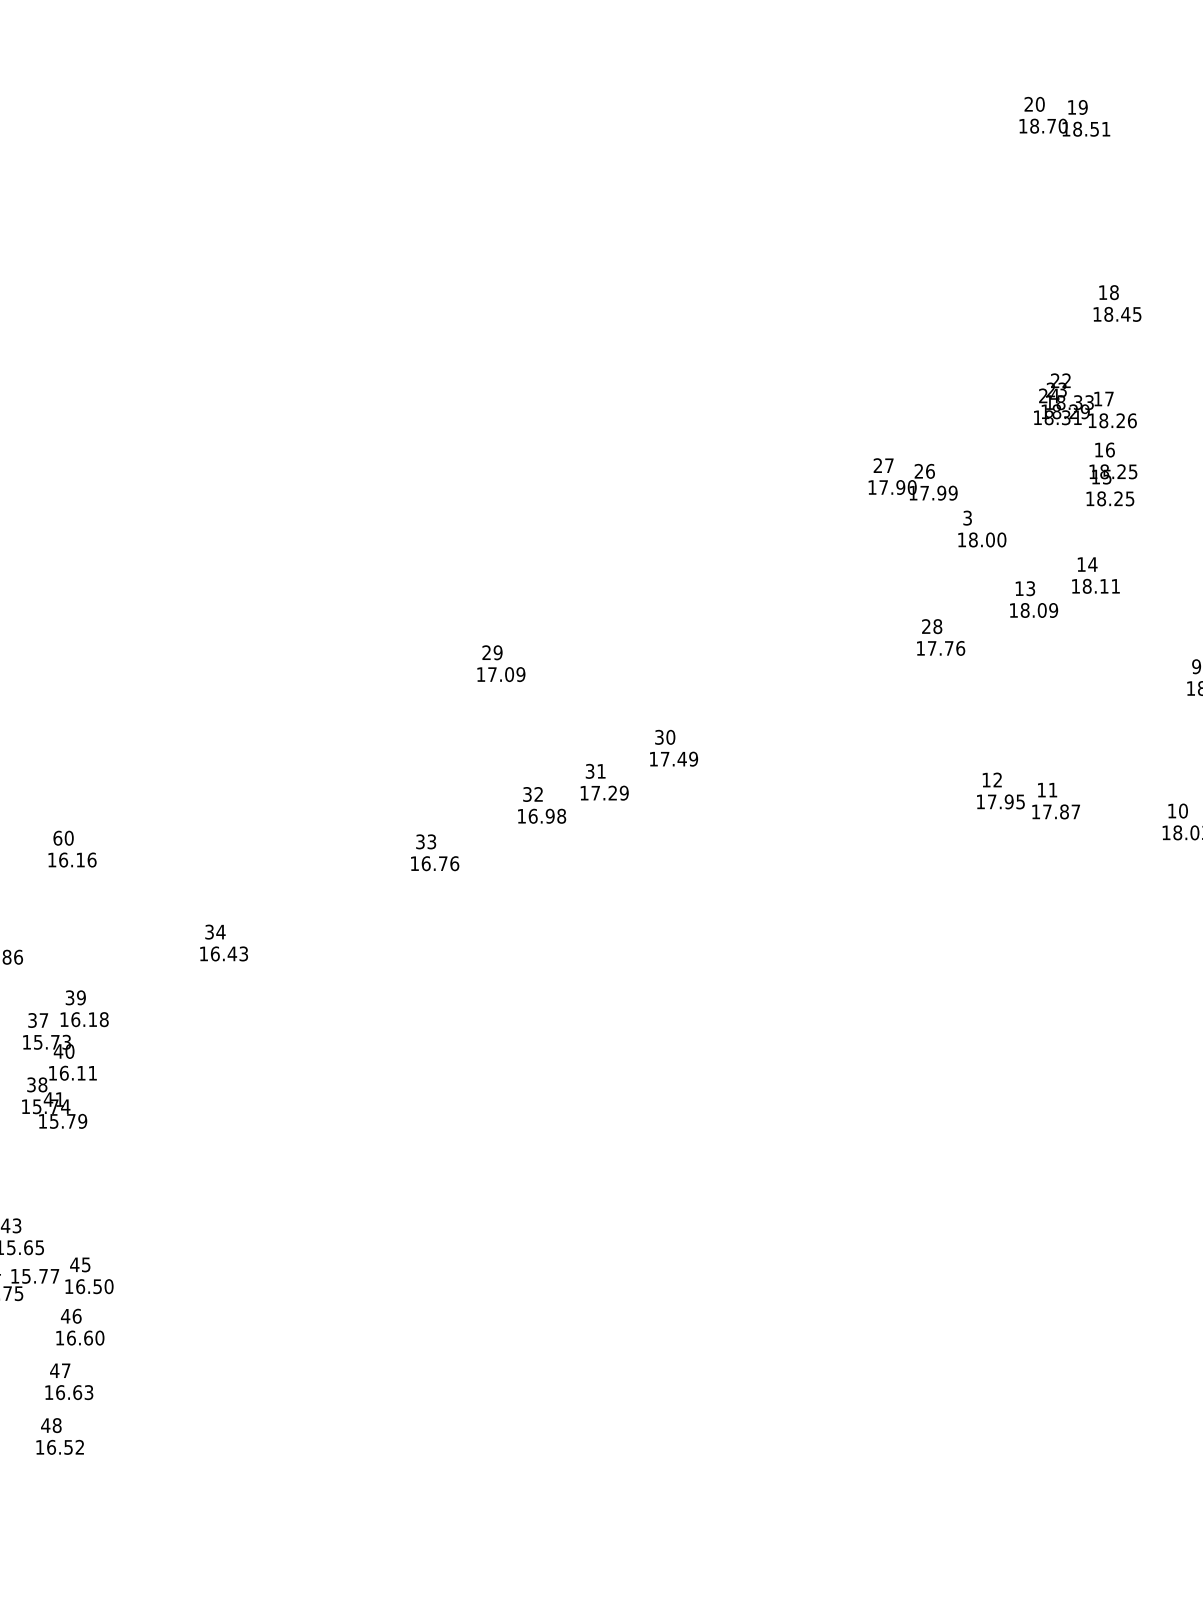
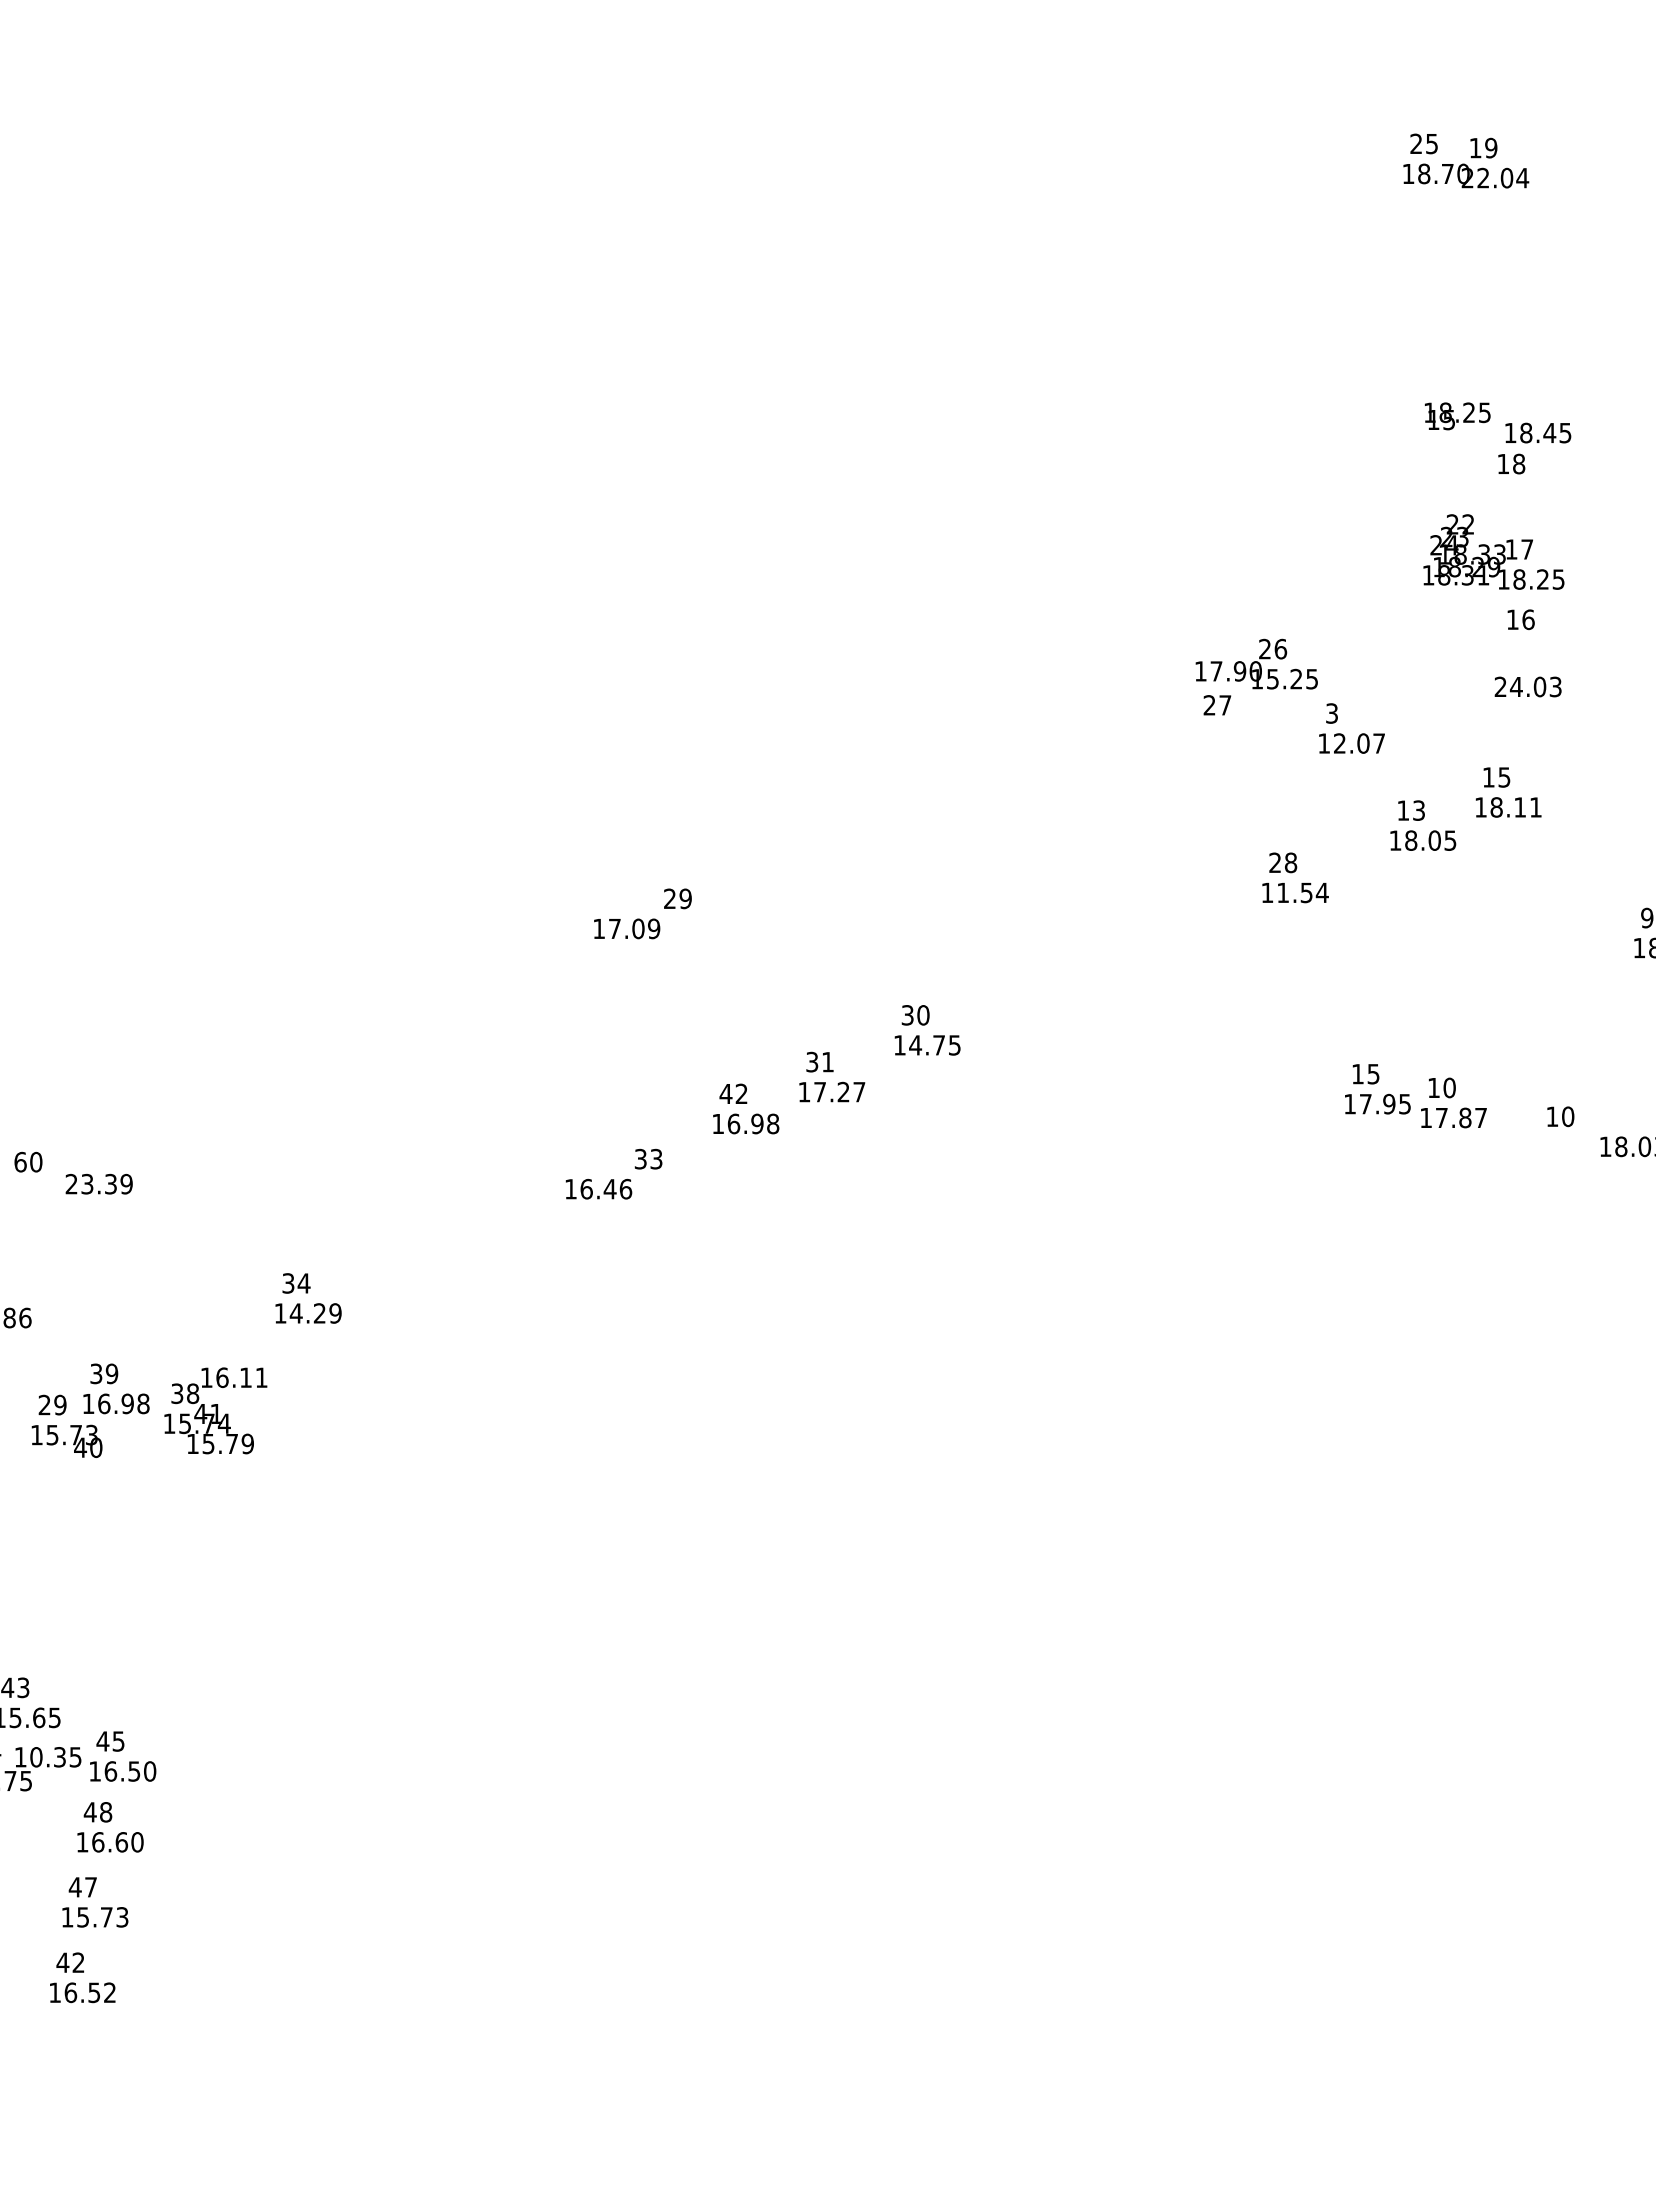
text: (1040, 104) -> (1432, 143), 20 -> 25
text: (1086, 128) -> (1495, 177), 18.51 -> 22.04
text: (1108, 292) -> (1511, 463), moved
text: (1132, 420) -> (1558, 579), 18.26 -> 18.25
text: (883, 465) -> (1217, 705), moved
text: (1113, 474) -> (1457, 416), moved
text: (938, 492) -> (1292, 678), 17.99 -> 15.25
text: (1109, 498) -> (1527, 686), 18.25 -> 24.03
text: (987, 539) -> (1359, 743), 18.00 -> 12.07
text: (1092, 564) -> (1504, 777), 14 -> 15
text: (1053, 610) -> (1450, 840), 18.09 -> 18.05
text: (946, 648) -> (1302, 892), 17.76 -> 11.54
text: (501, 674) -> (627, 928), moved
text: (678, 759) -> (934, 1045), 17.49 -> 14.75
text: (997, 779) -> (1373, 1073), 12 -> 15
text: (1052, 789) -> (1449, 1087), 11 -> 10
text: (624, 792) -> (859, 1091), 17.29 -> 17.27
text: (527, 794) -> (725, 1093), 32 -> 42
text: (1177, 810) -> (1560, 1116), moved
text: (63, 837) -> (28, 1161), moved
text: (426, 841) -> (648, 1158), moved
text: (71, 859) -> (98, 1183), 16.16 -> 23.39
text: (442, 863) -> (609, 1189), 16.76 -> 16.46
text: (229, 953) -> (315, 1313), 16.43 -> 14.29
text: (92, 1019) -> (127, 1403), 16.18 -> 16.98
text: (38, 1020) -> (52, 1404), 37 -> 29
text: (59, 1097) -> (215, 1410), moved
text: (40, 1276) -> (55, 1757), 15.77 -> 10.35
text: (77, 1316) -> (106, 1812), 46 -> 48
text: (69, 1392) -> (95, 1917), 16.63 -> 15.73
text: (57, 1425) -> (78, 1962), 48 -> 42

